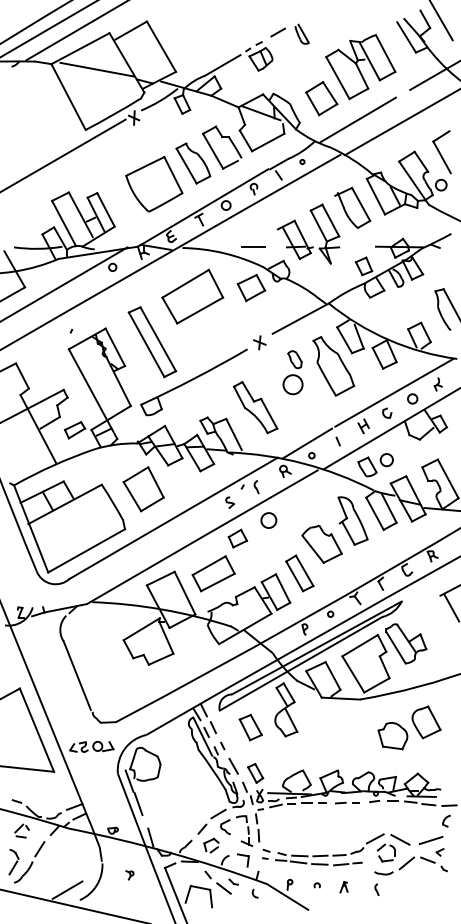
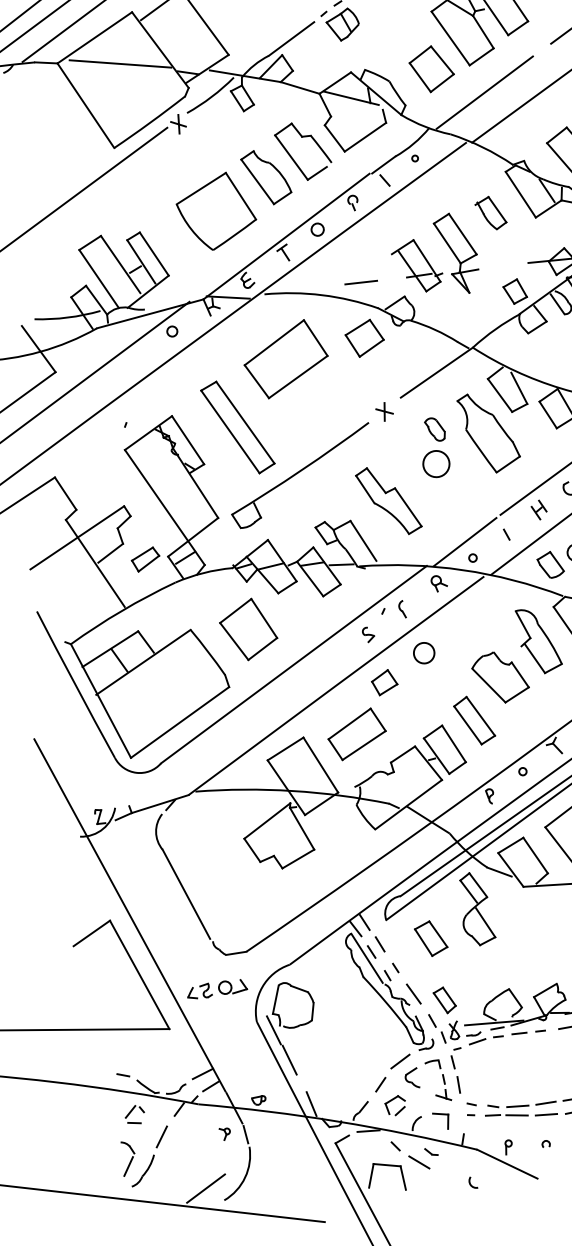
part: (352, 207) -> (490, 213), size x0.6
part: (129, 875) -> (224, 1134), moved
arc: (253, 893) -> (470, 1182), moved

